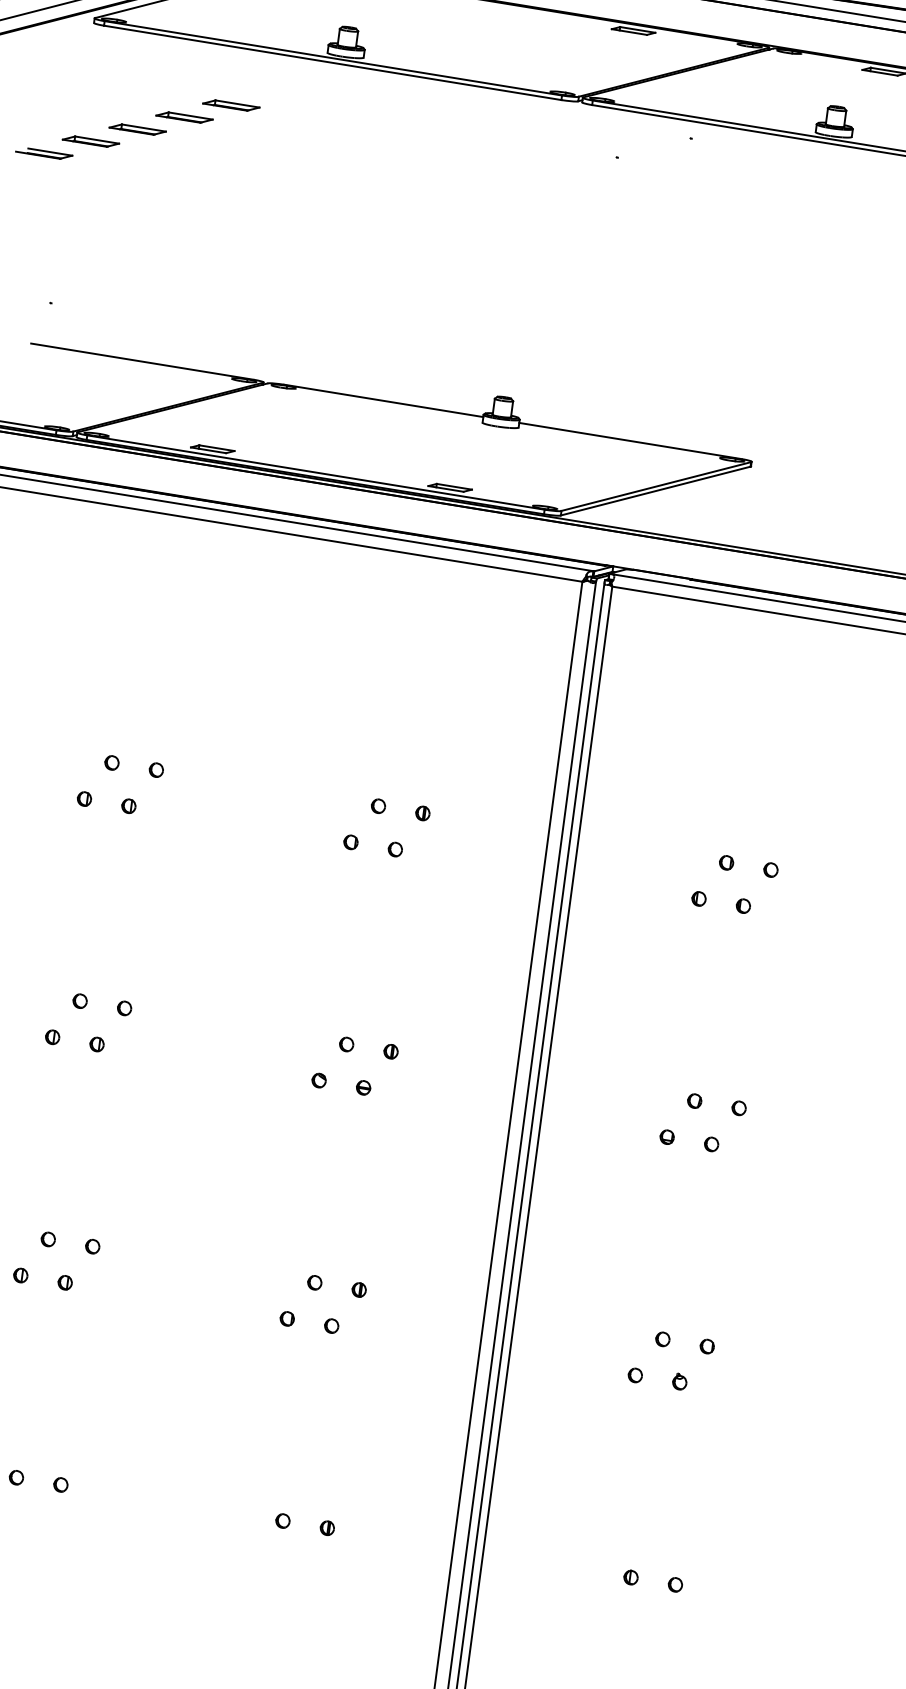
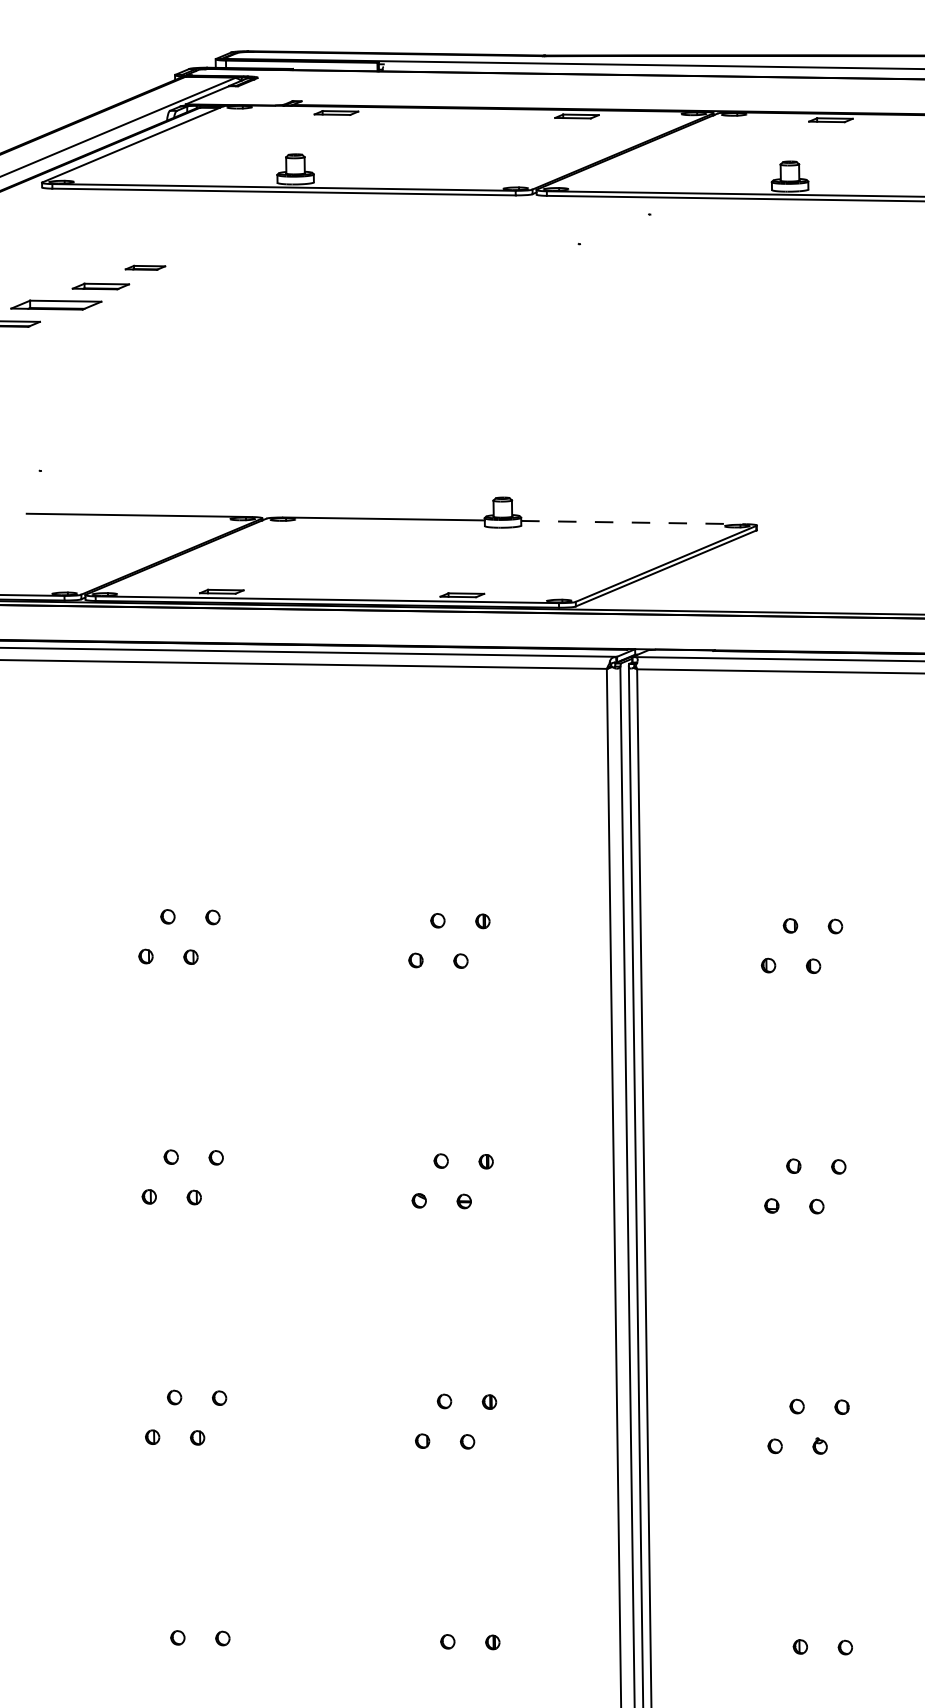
part: (230, 104) -> (189, 248), removed
part: (184, 117) -> (145, 267), size x0.7
part: (91, 141) -> (56, 305), size x1.6
line: (630, 440) -> (633, 522), solid -> dashed

